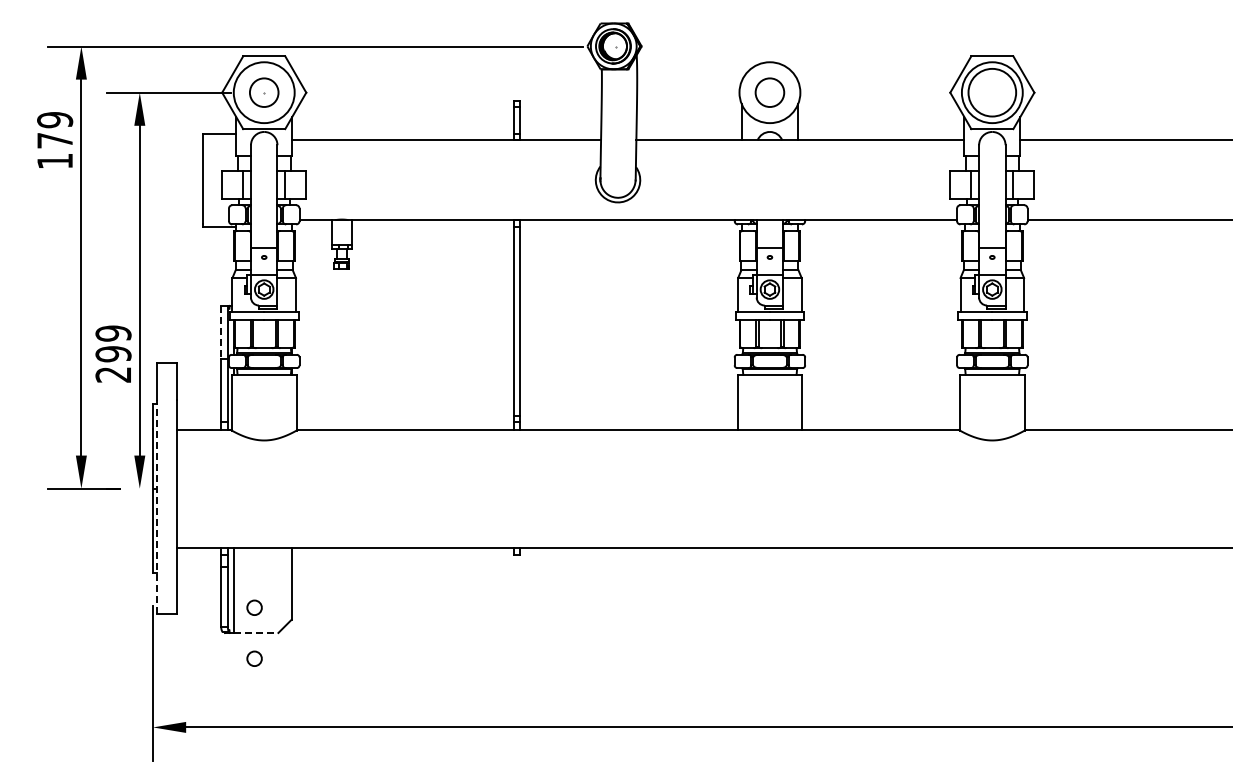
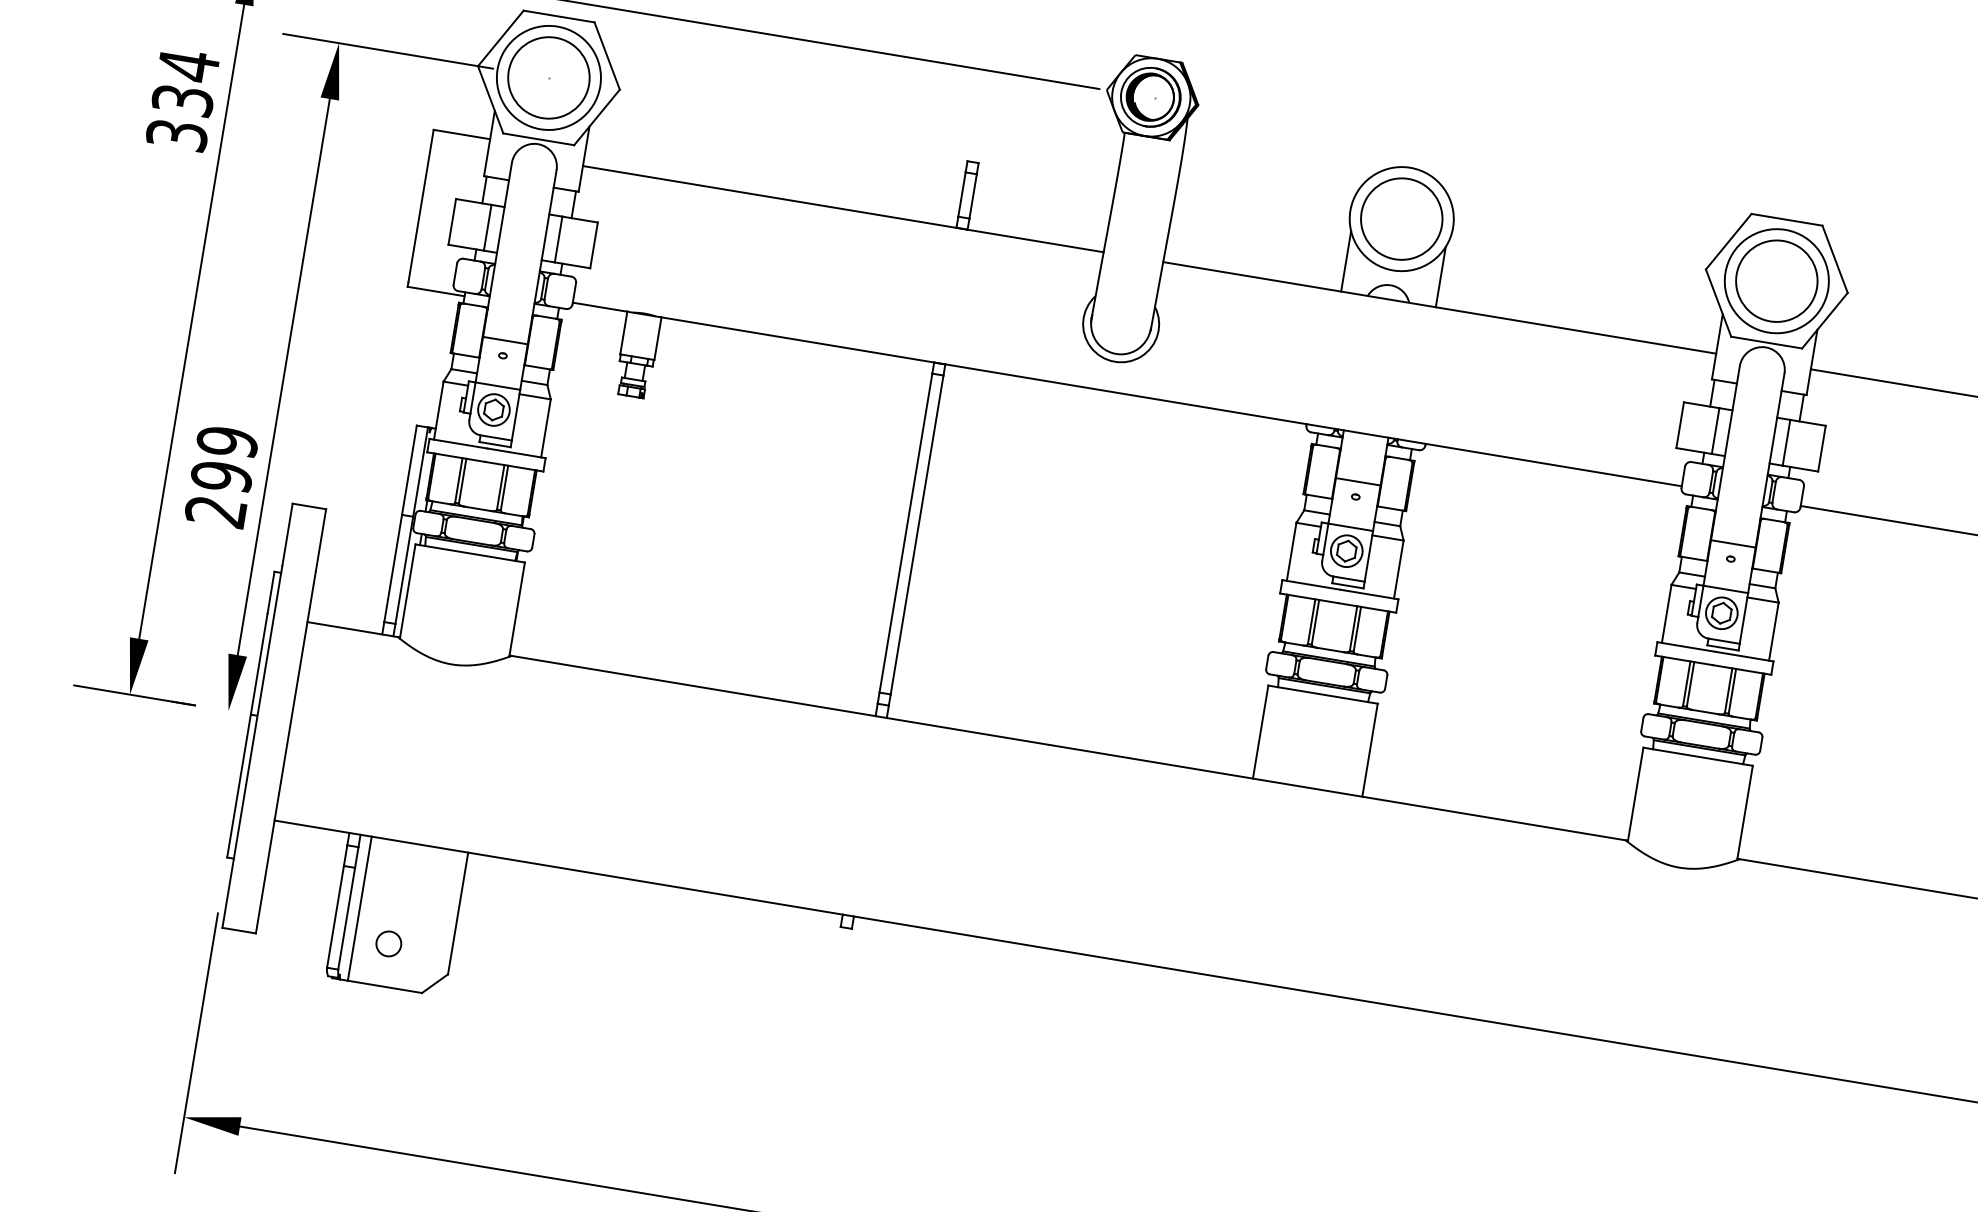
circle: (264, 92) -> (549, 77), size x1.67
circle: (769, 92) -> (1401, 218), size x1.67
text: (55, 140) -> (183, 100), 179 -> 334
line: (221, 332) -> (409, 470), dashed -> solid
line: (157, 506) -> (253, 745), dashed -> solid
line: (256, 632) -> (385, 986), dashed -> solid
circle: (254, 658) -> (374, 1029), removed

